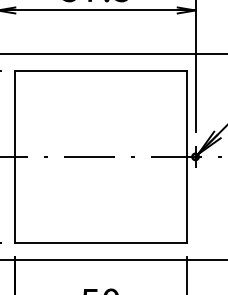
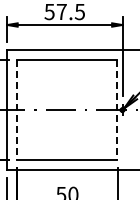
line: (14, 157) -> (17, 110), solid -> dashed
line: (186, 157) -> (117, 110), solid -> dashed

